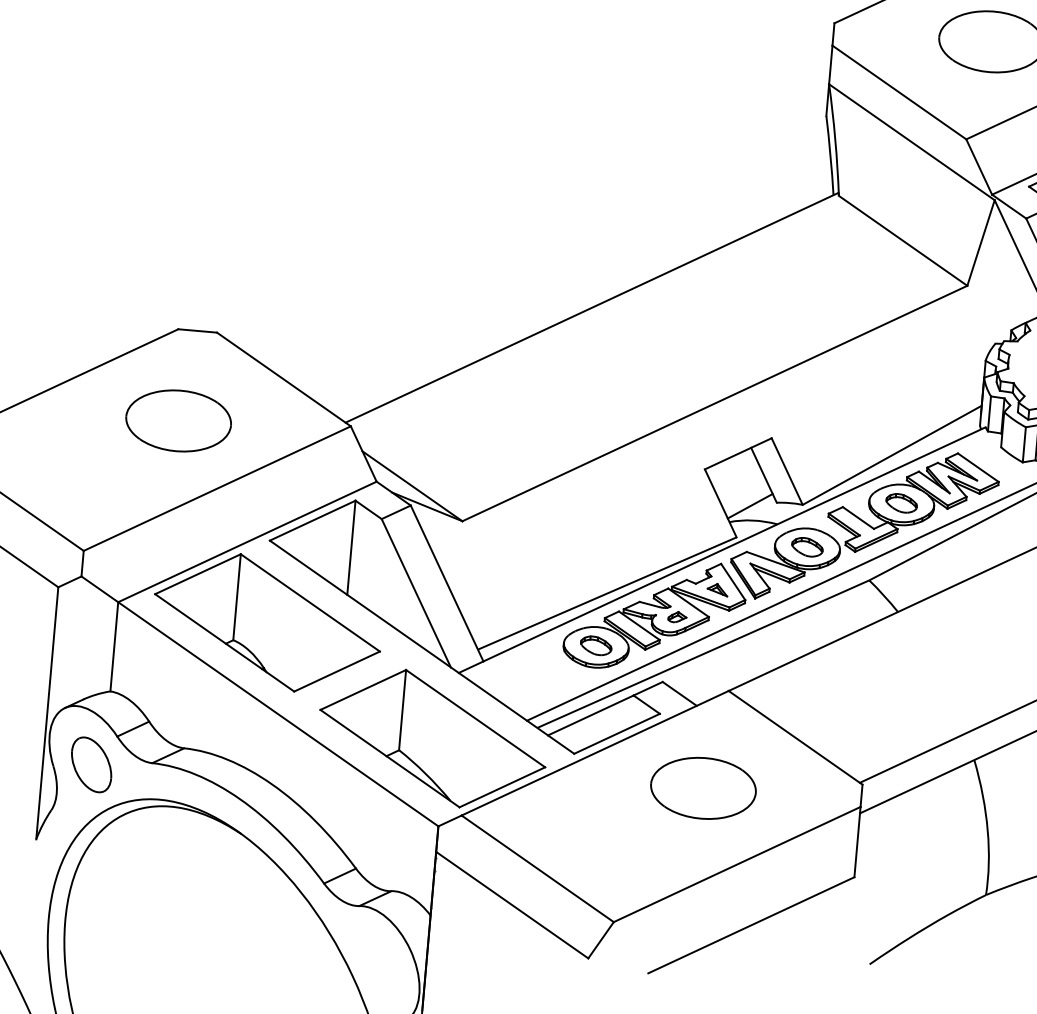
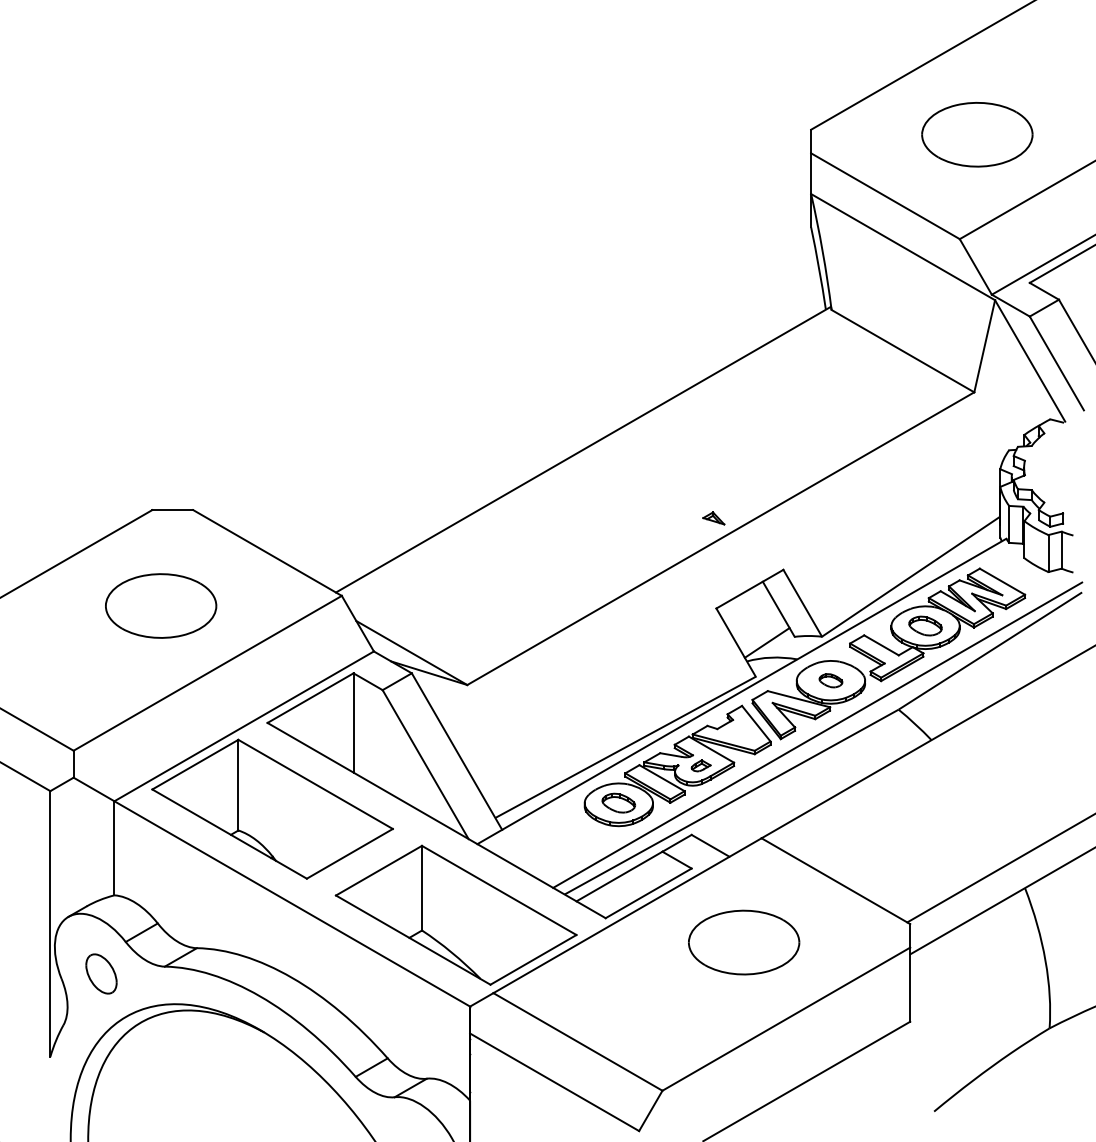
part: (807, 547) -> (830, 680), size x0.7
part: (717, 589) -> (713, 518), moved
part: (91, 764) -> (101, 973), size x0.7

